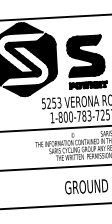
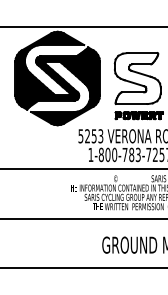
fill: (85, 56) -> (137, 78), removed

